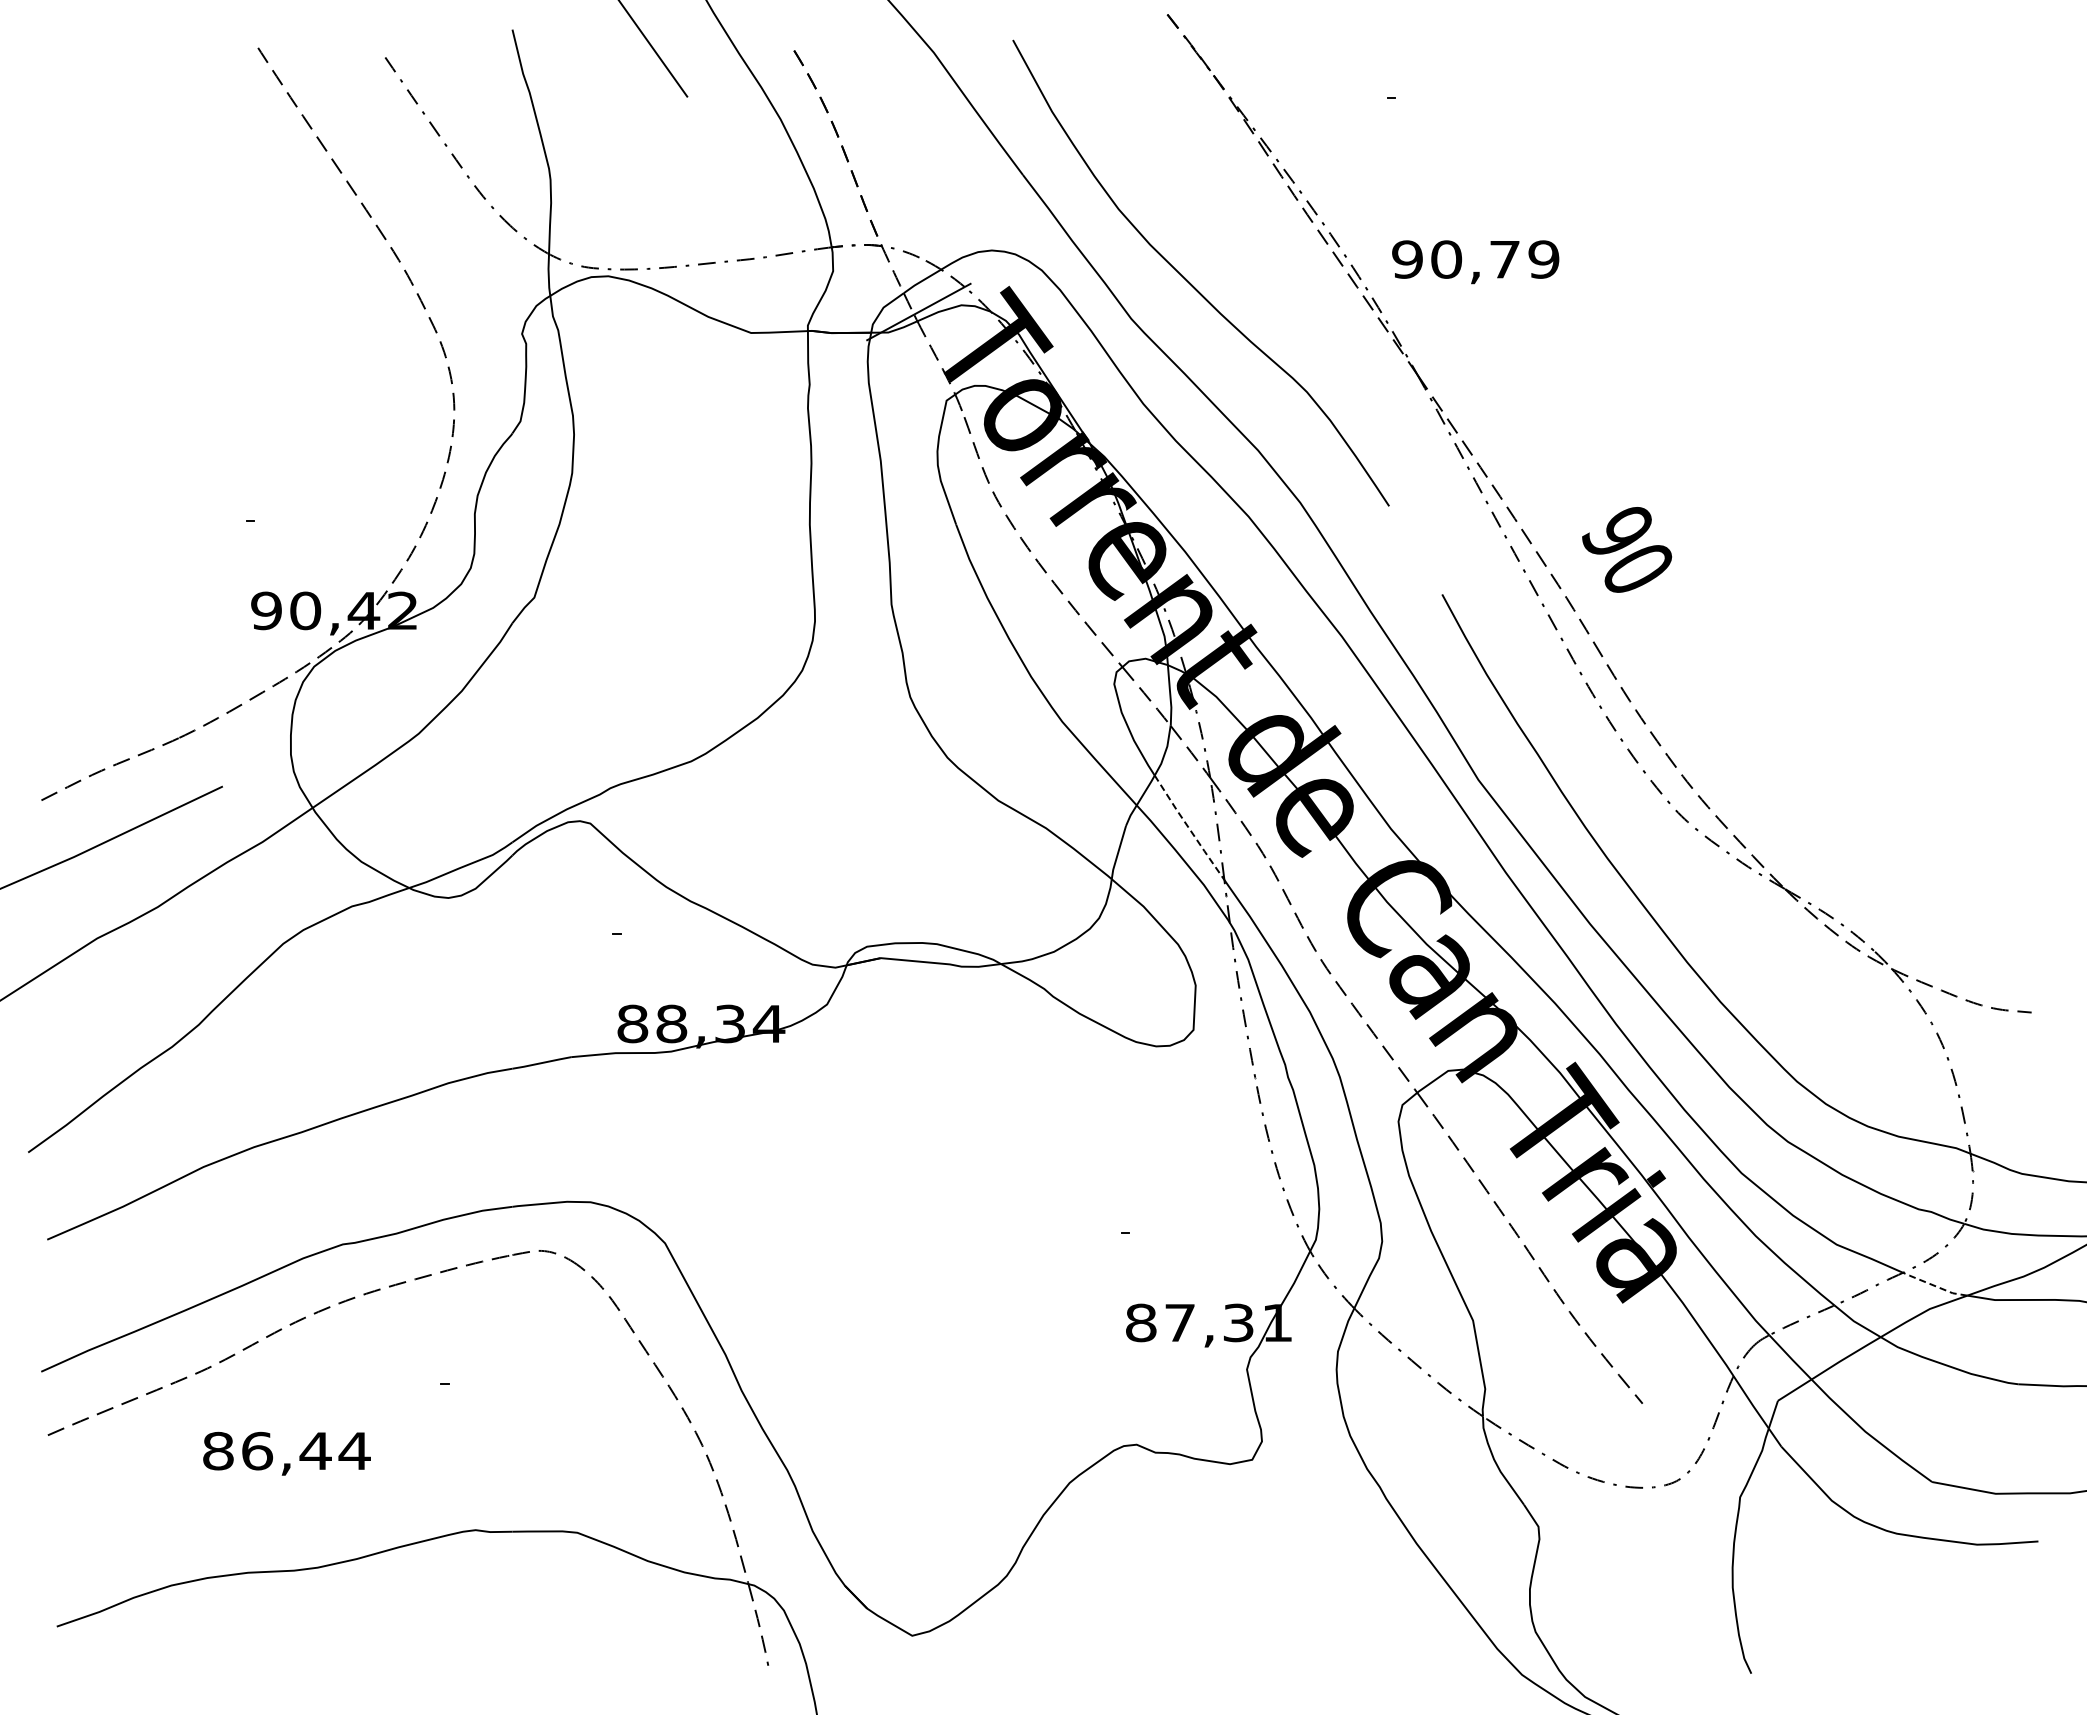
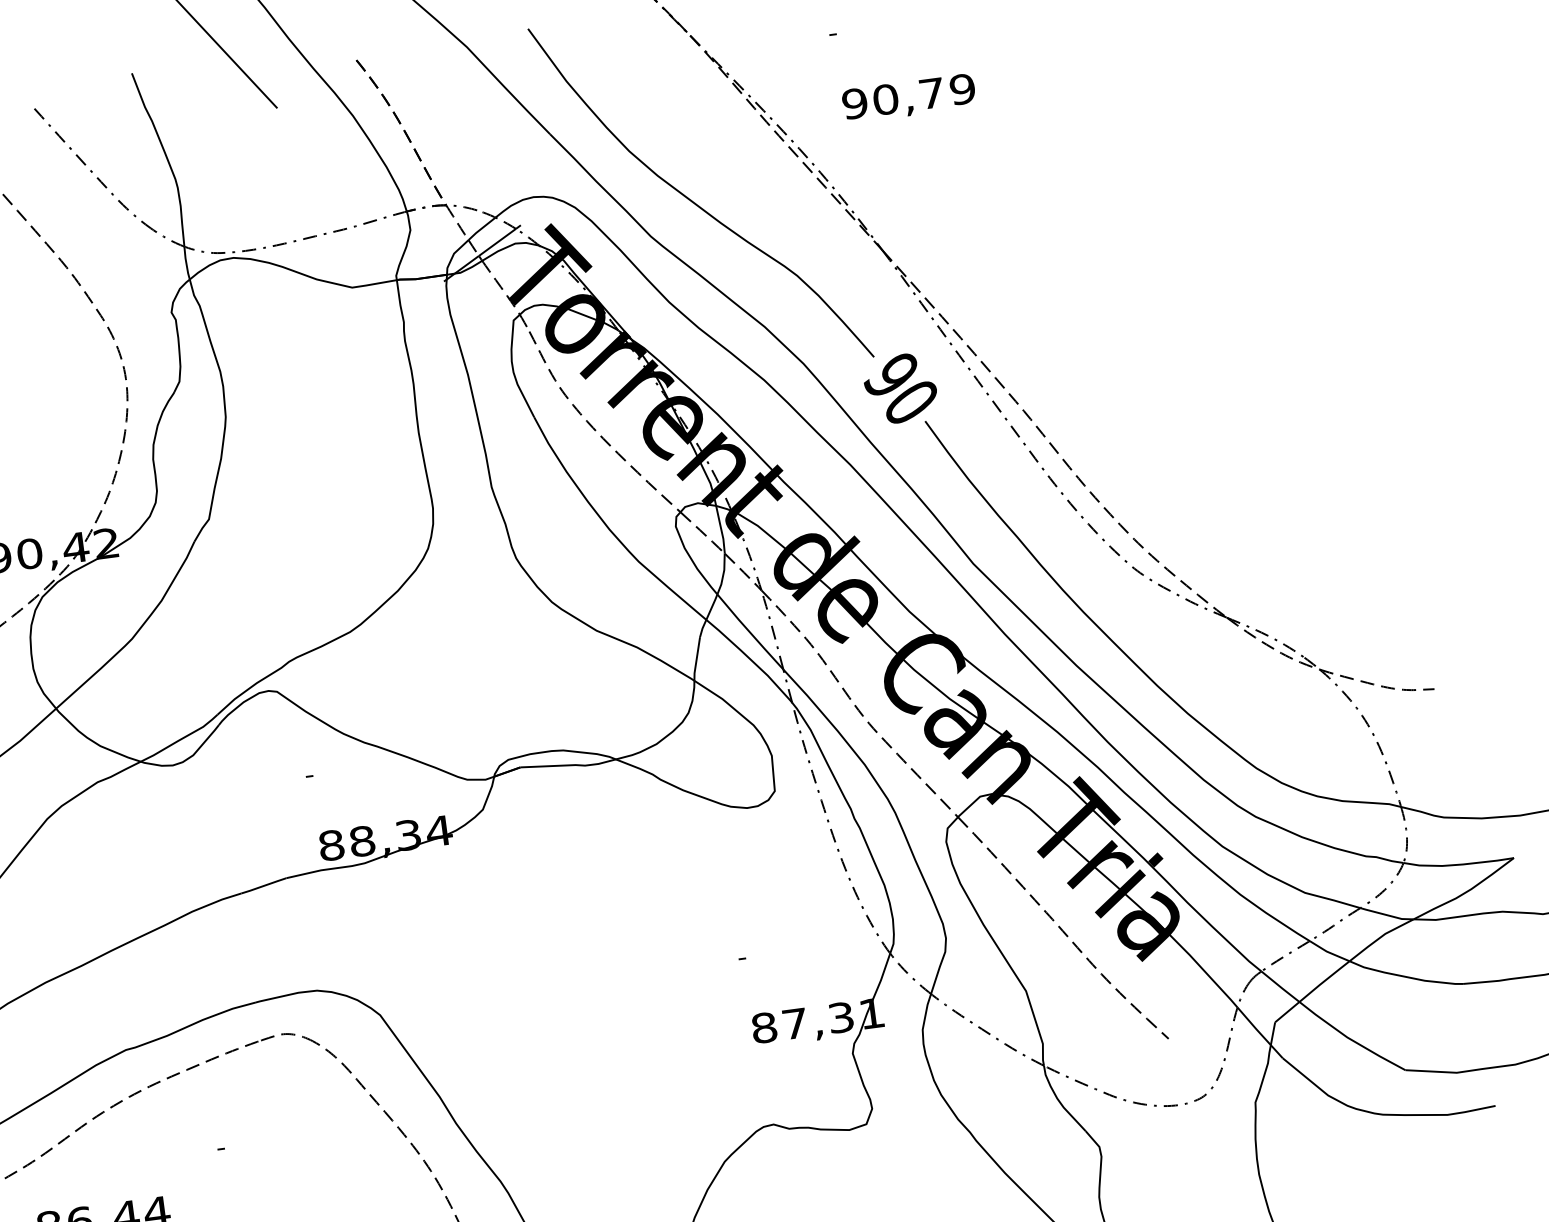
text: (1475, 262) -> (908, 98), moved
text: (1627, 549) -> (900, 388), moved
line: (1189, 828) -> (750, 632), dashed -> solid
line: (1934, 1285) -> (1386, 914), dashed -> solid

